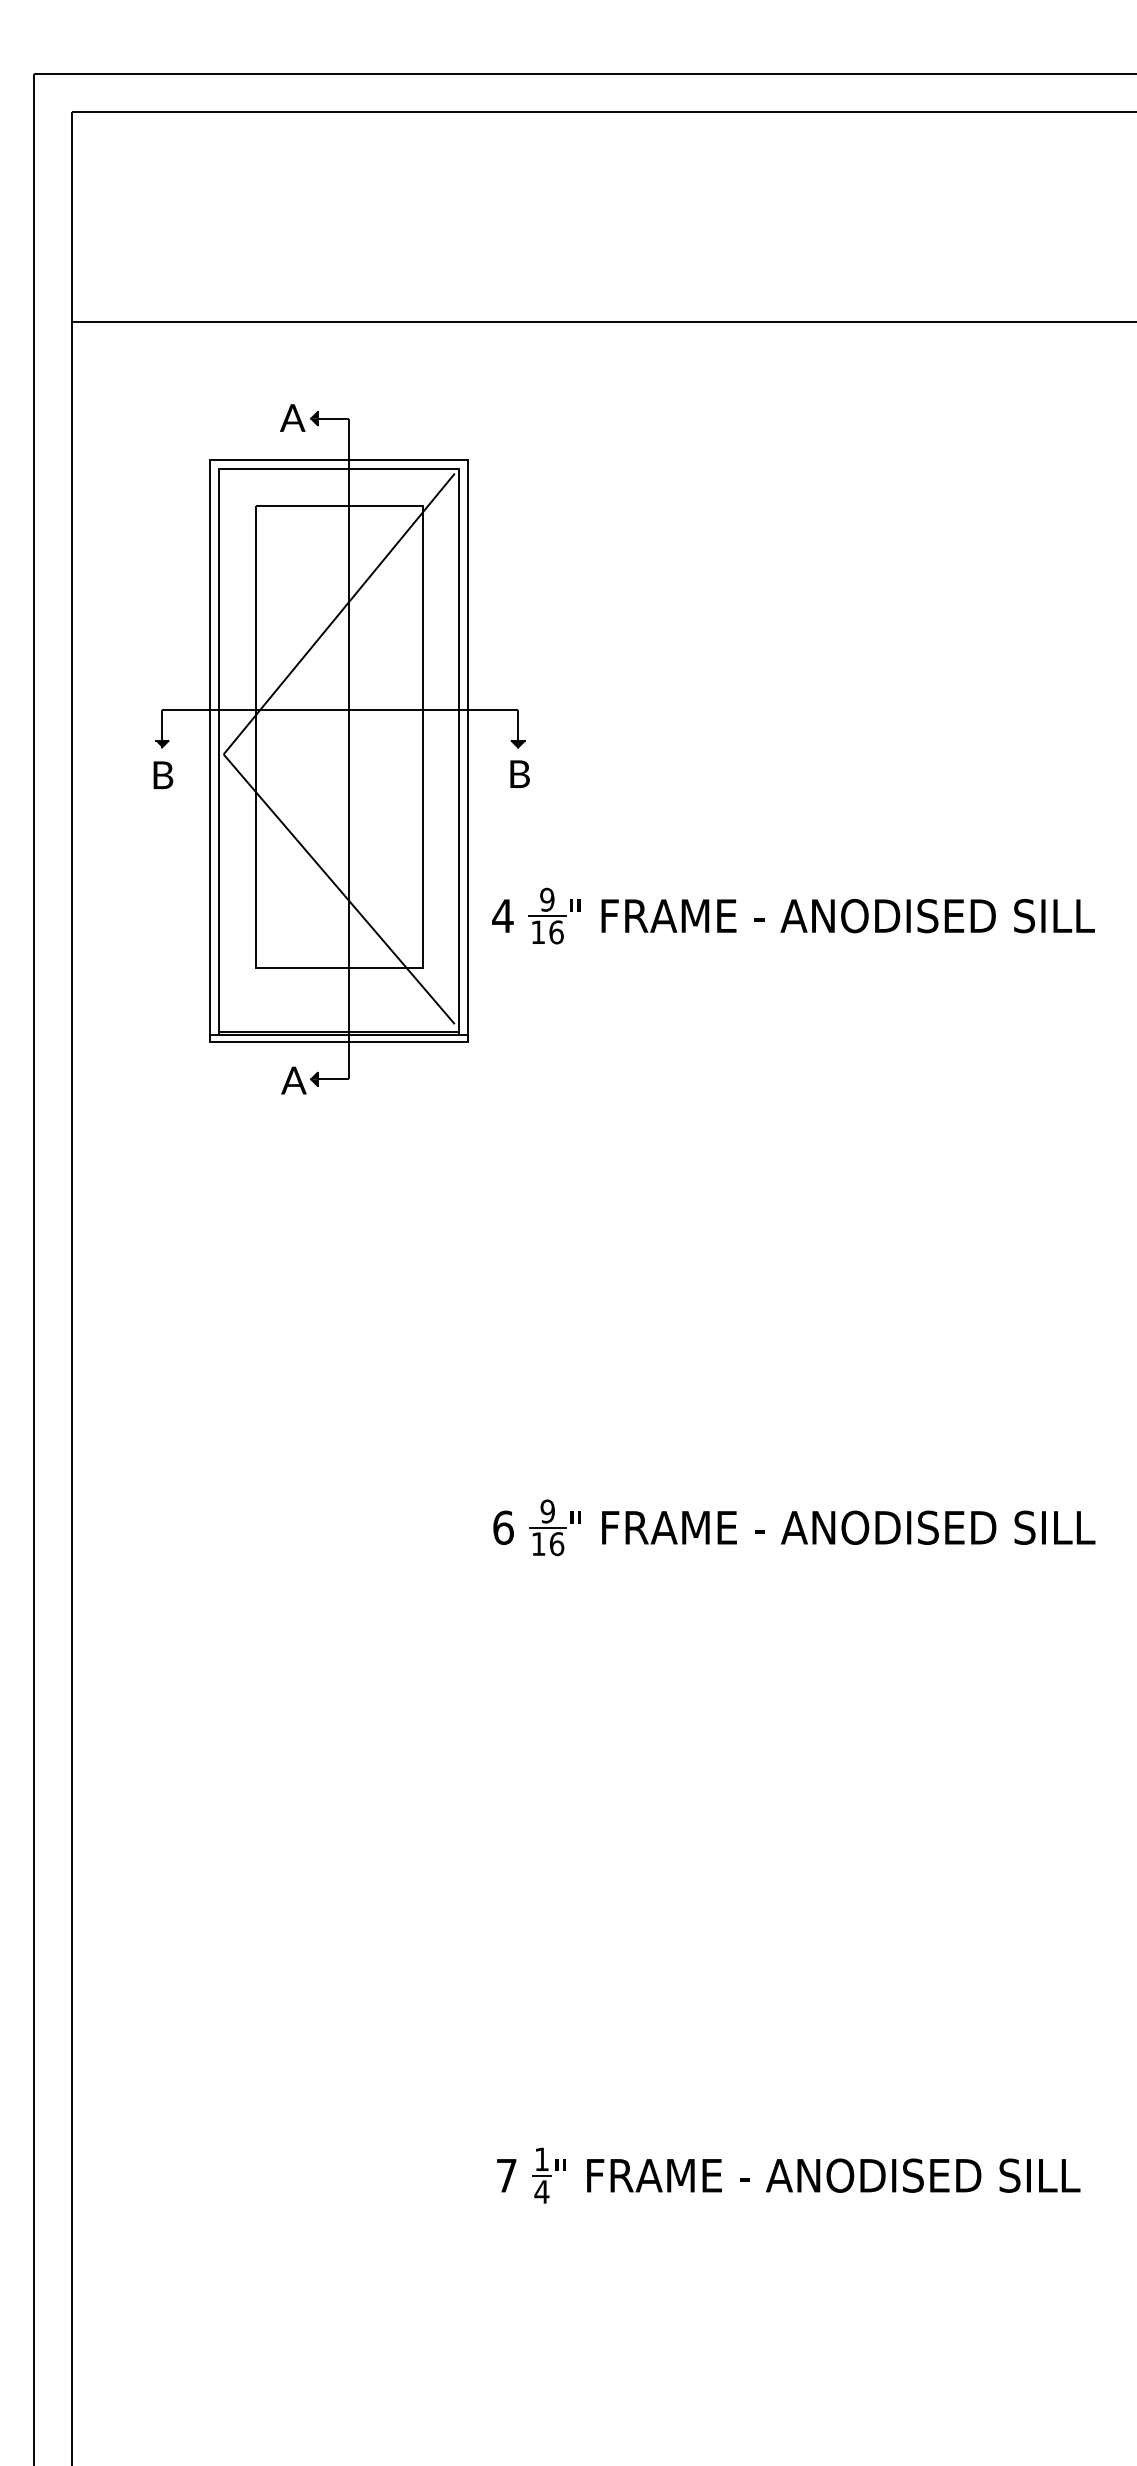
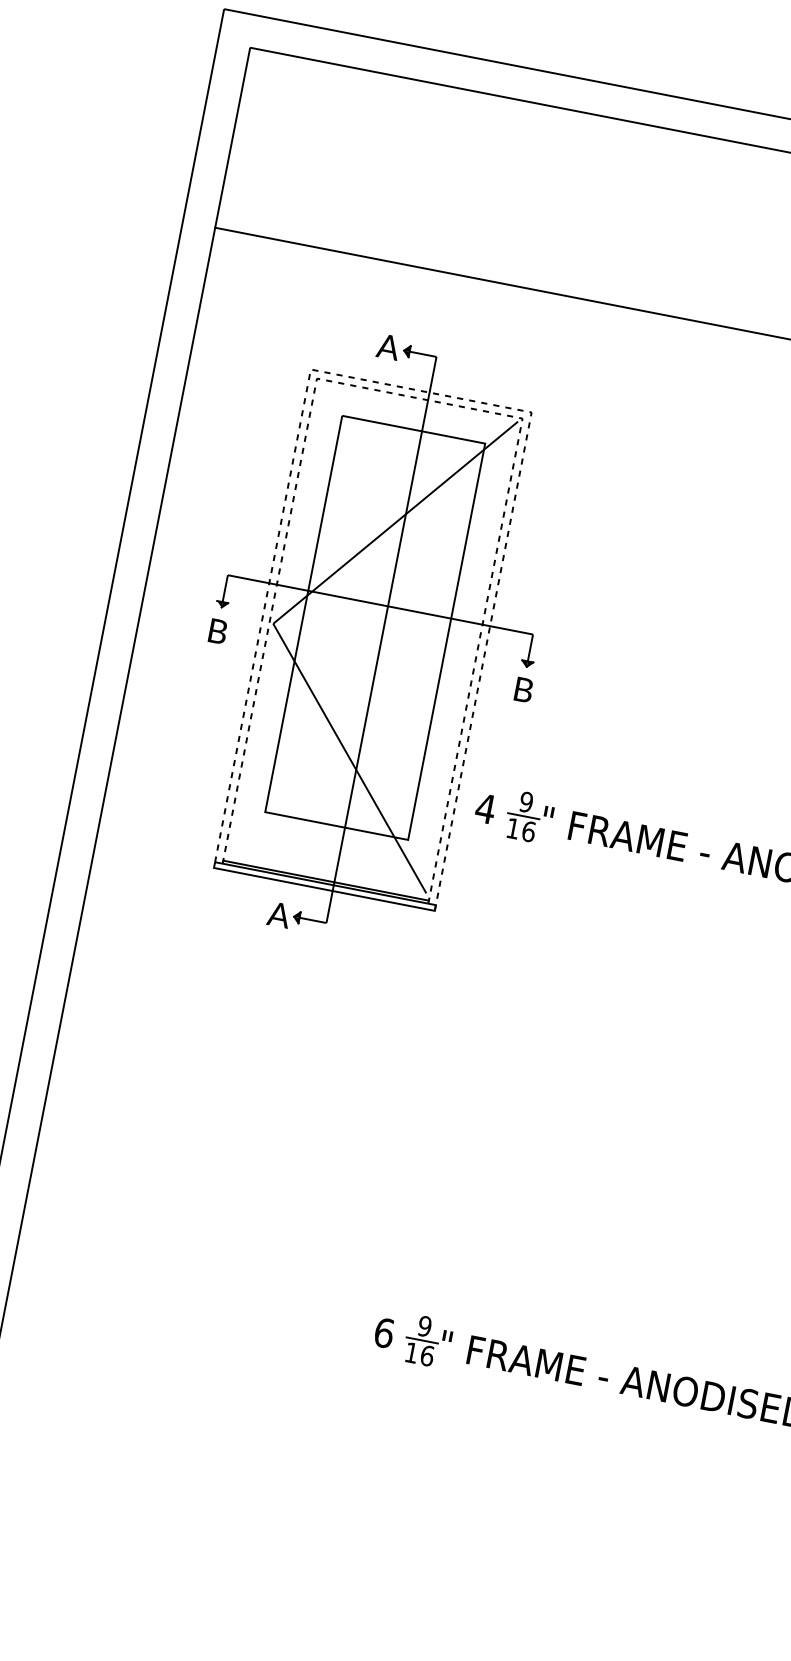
line: (339, 460) -> (421, 391), solid -> dashed
line: (339, 469) -> (419, 398), solid -> dashed

